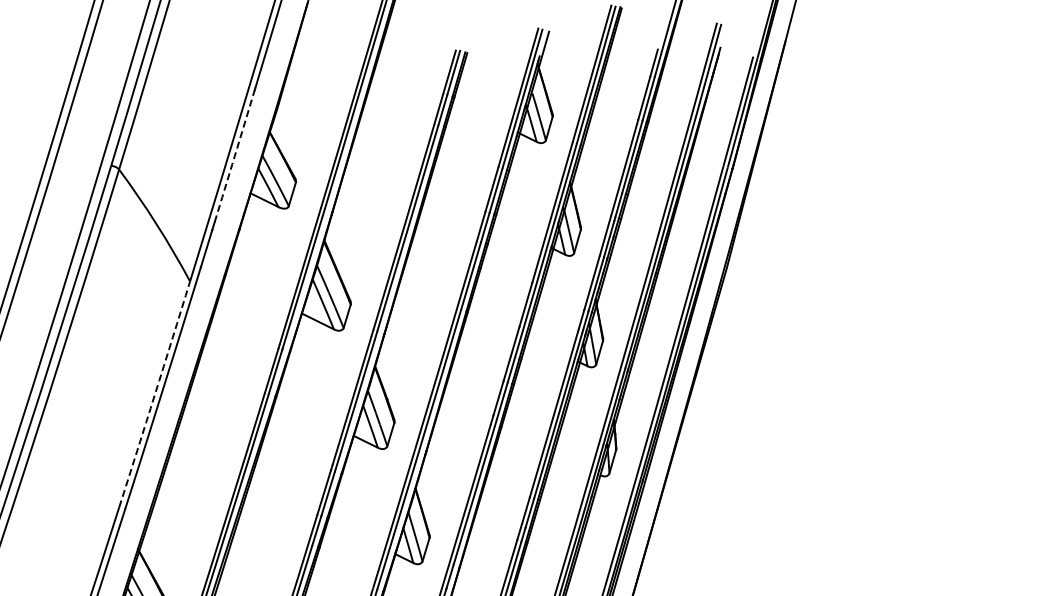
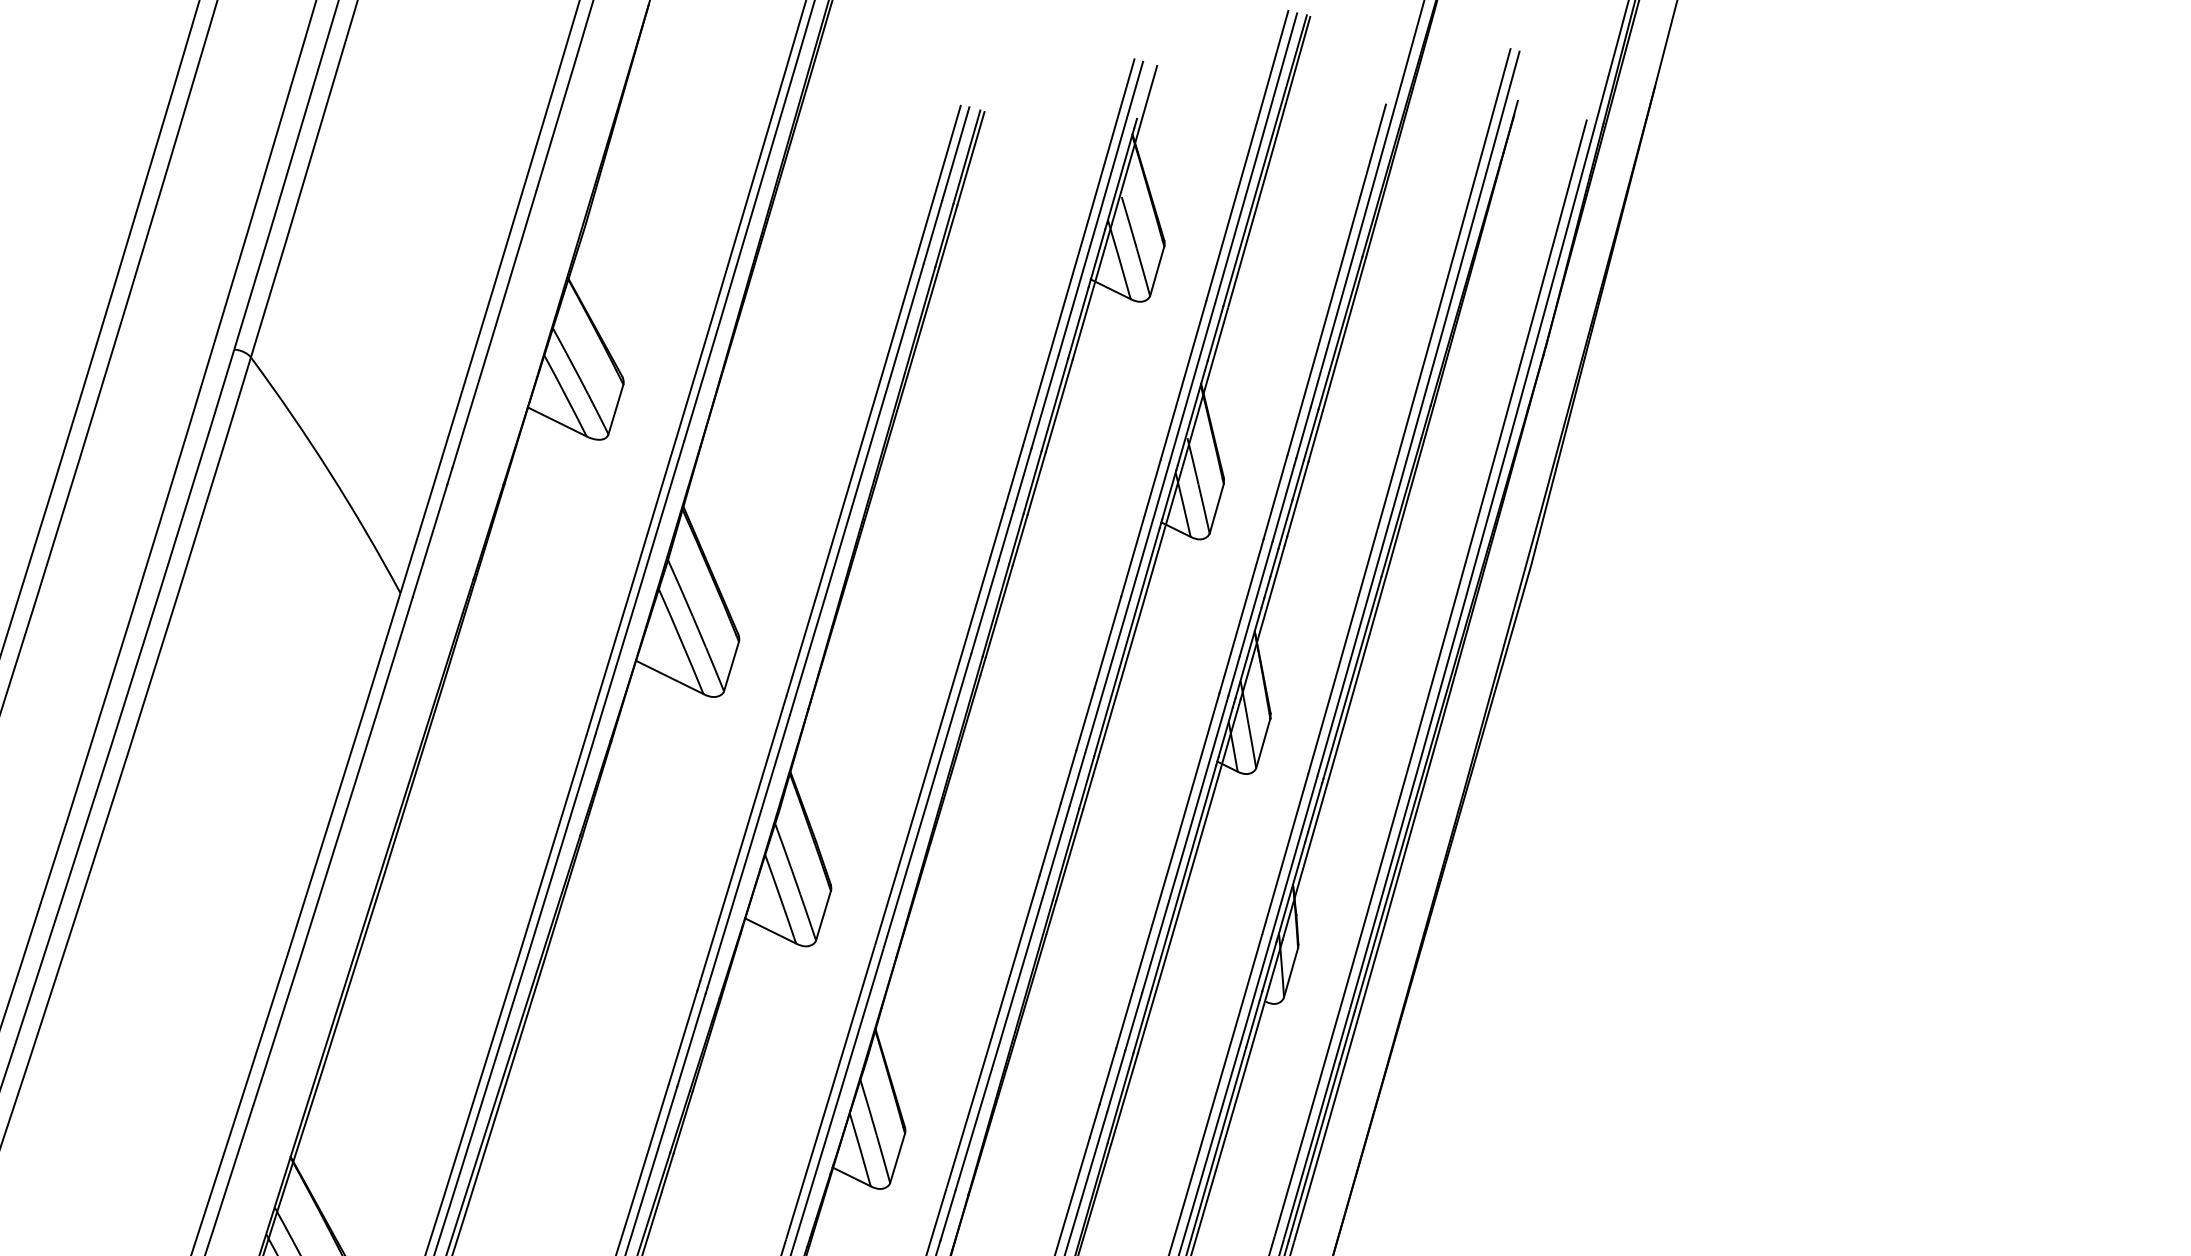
arc: (234, 156) -> (494, 329), dashed -> solid
arc: (155, 394) -> (327, 831), dashed -> solid

